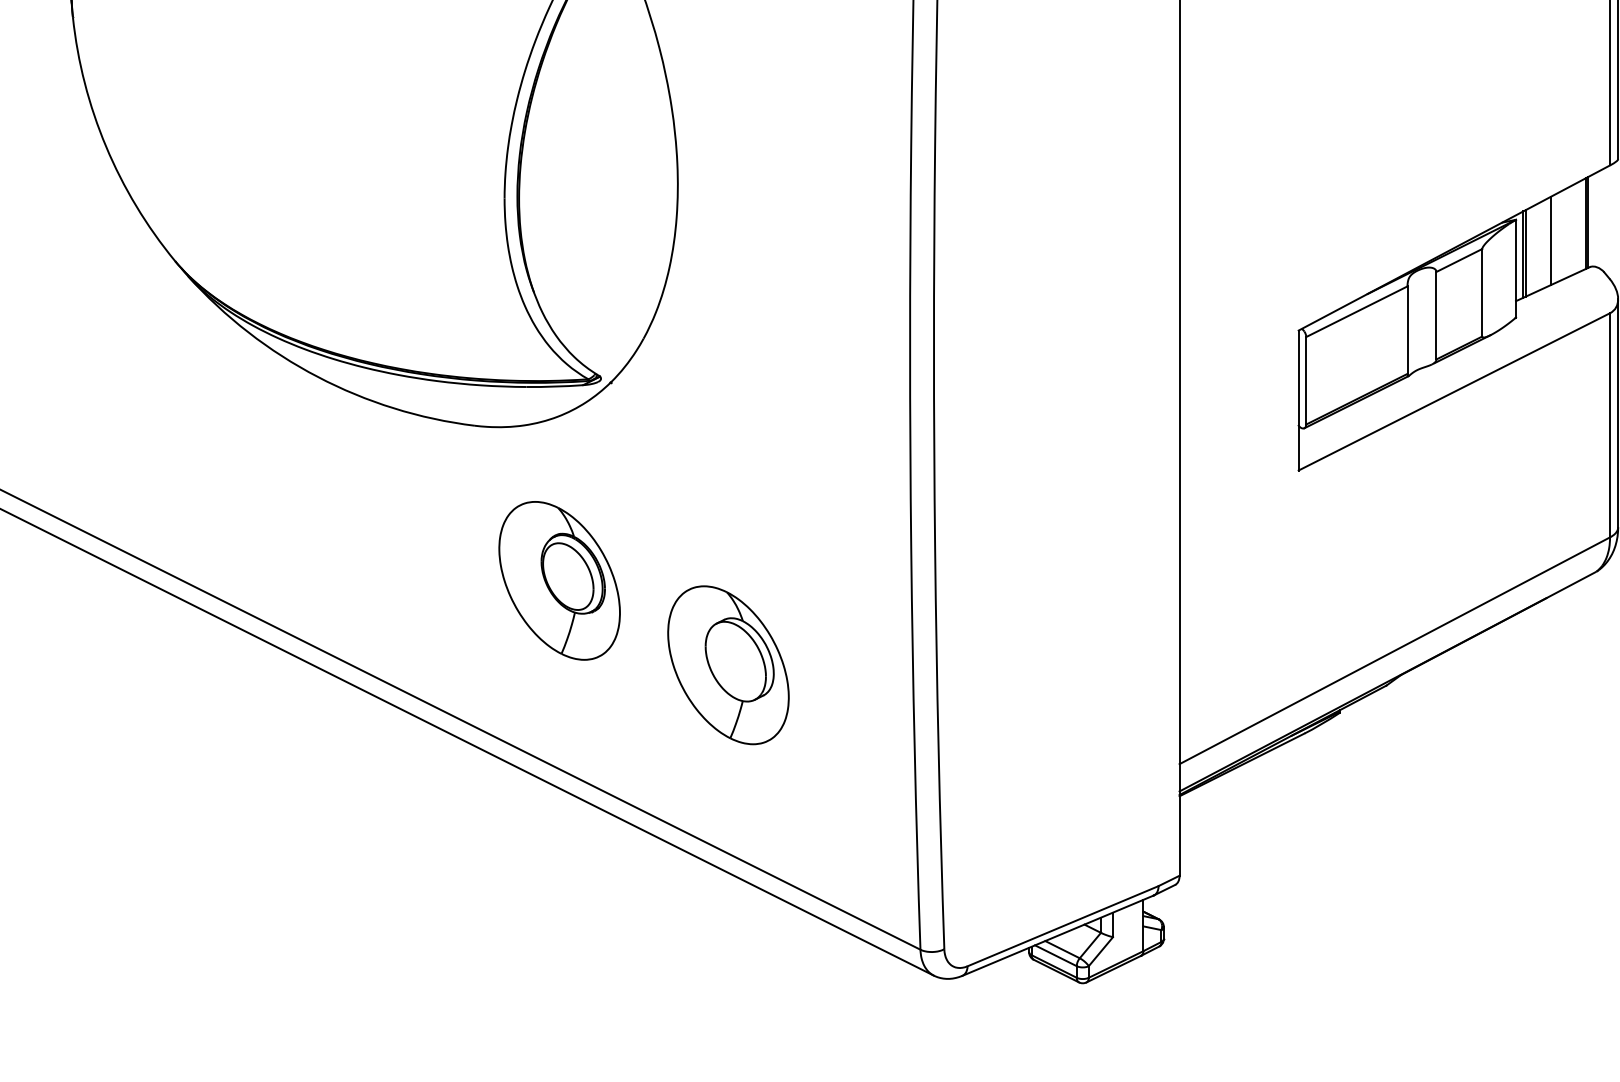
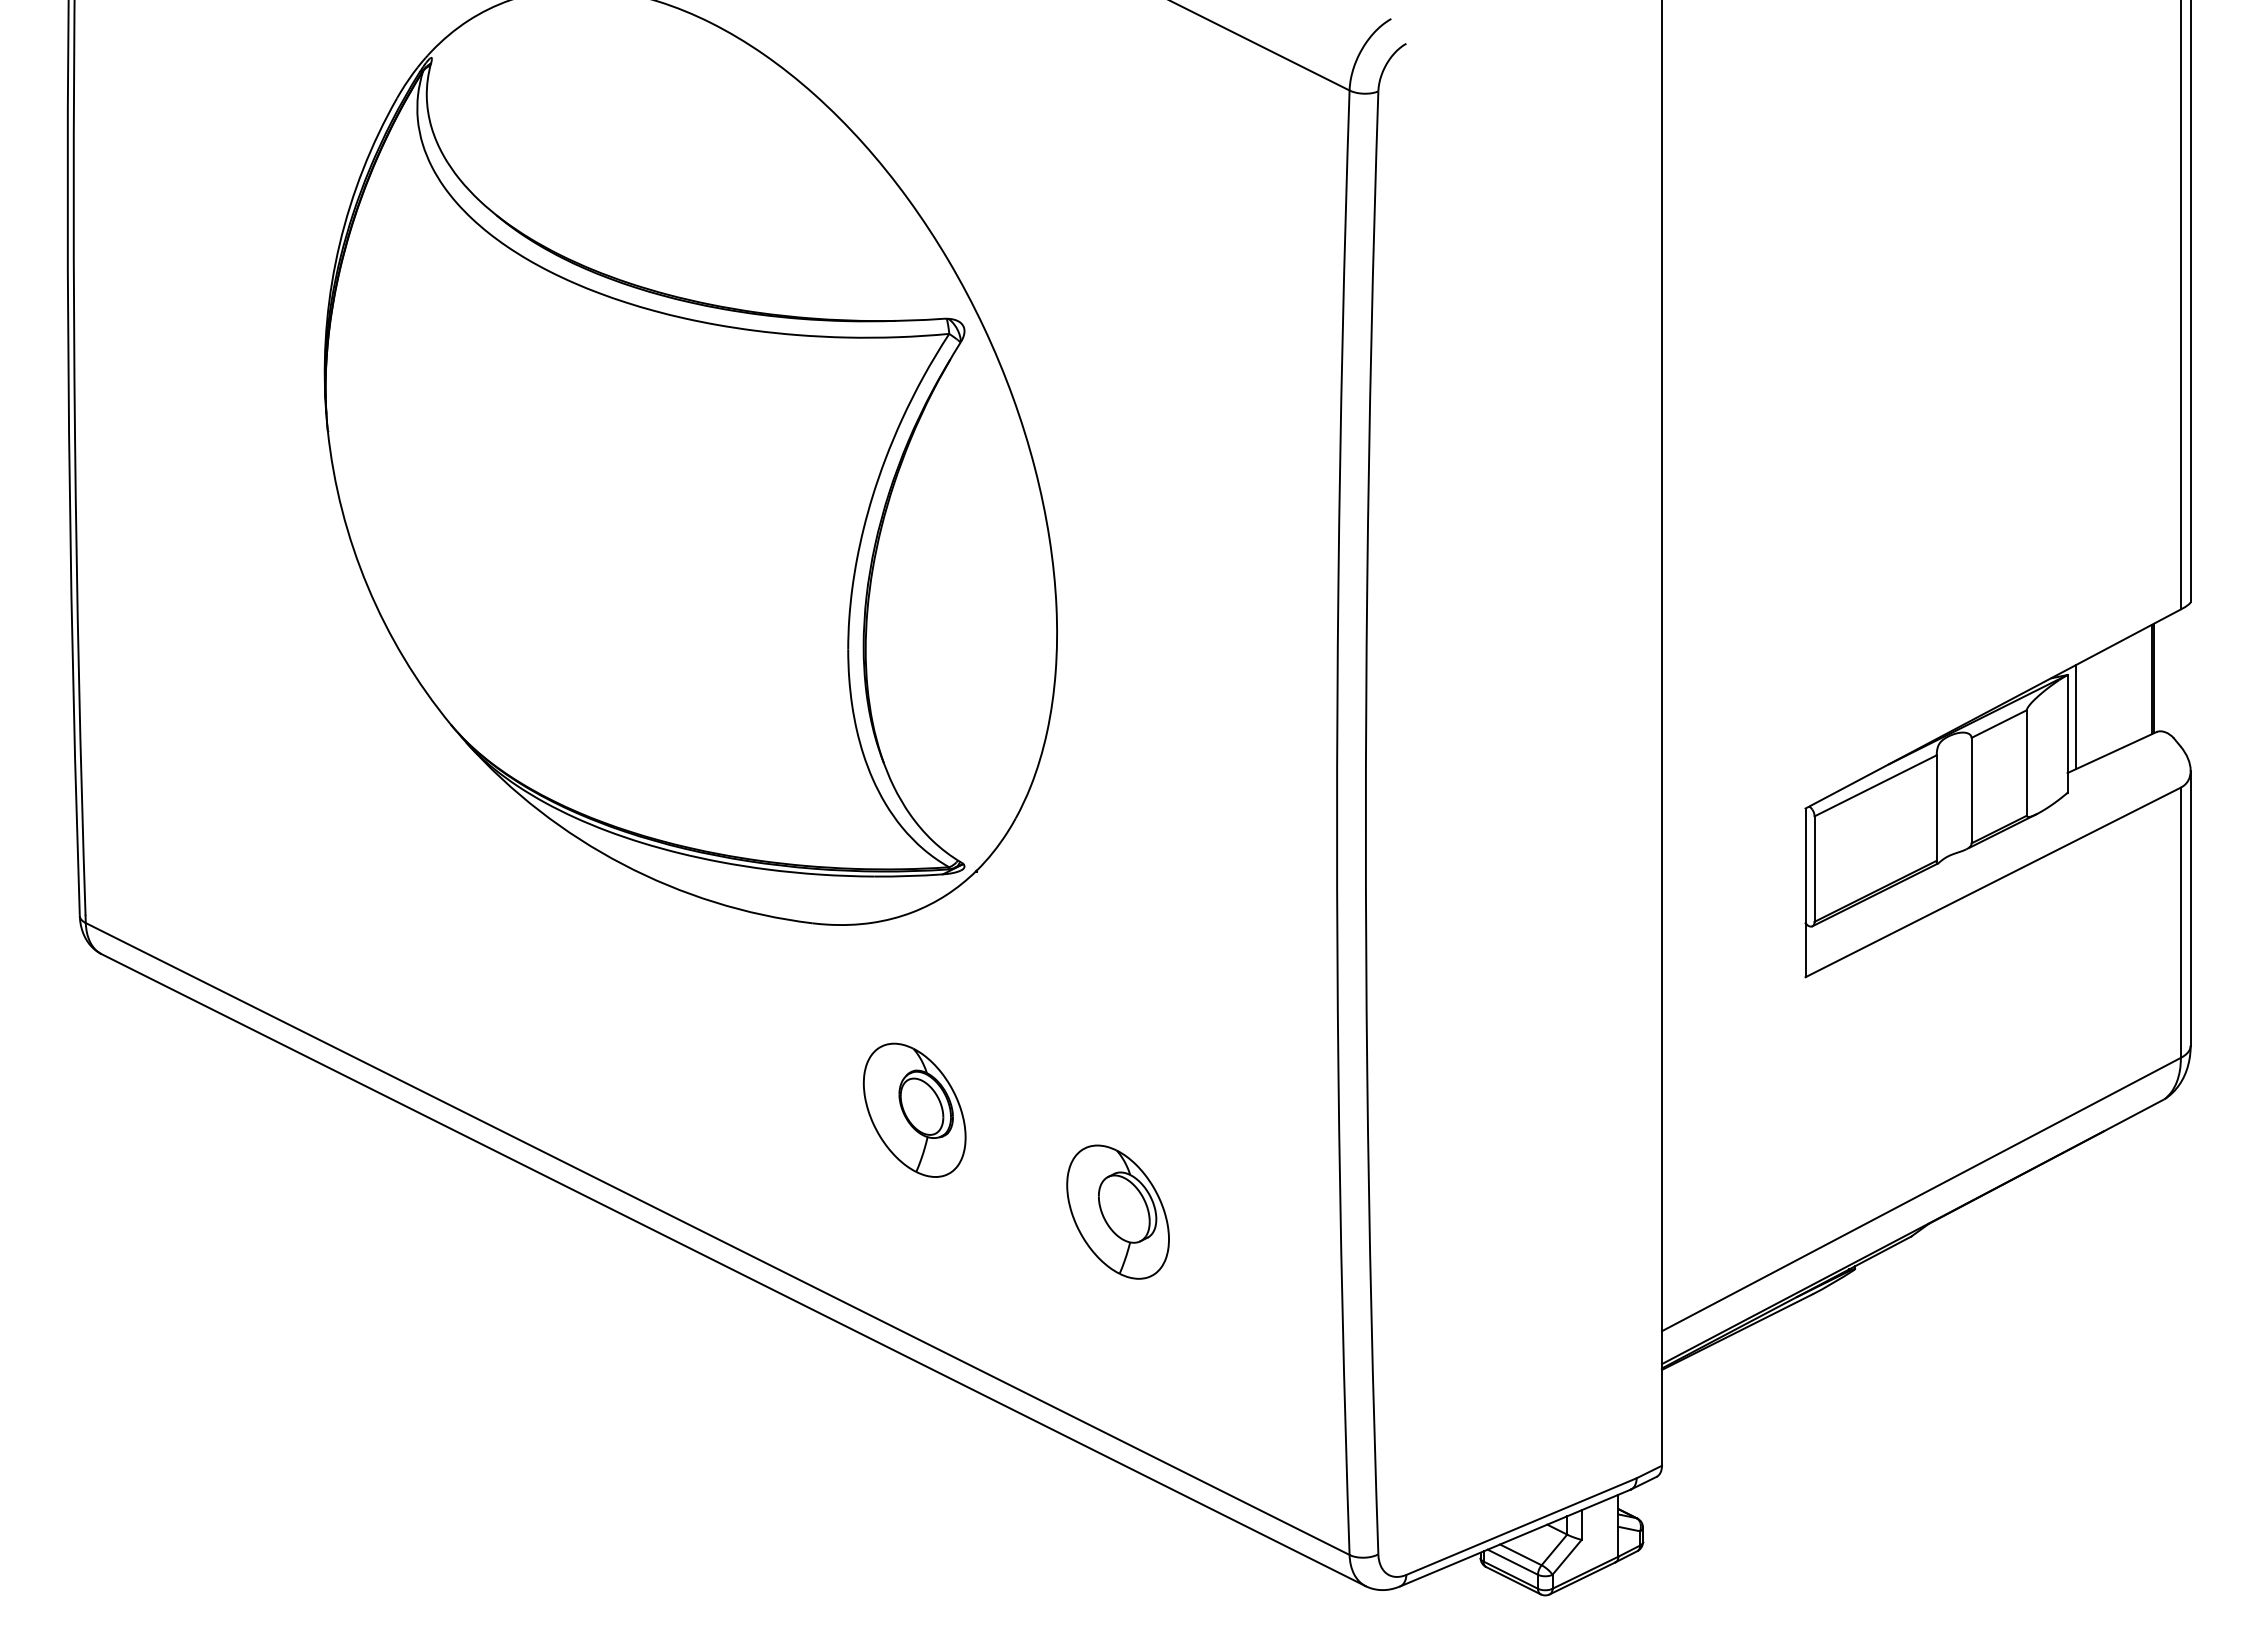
line: (1550, 240) -> (2109, 700), removed
line: (1525, 253) -> (2079, 715), removed
part: (559, 581) -> (914, 1110), size x0.7
part: (727, 665) -> (1117, 1212), size x0.7

